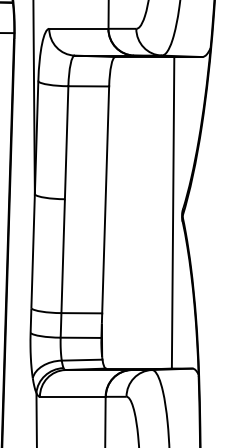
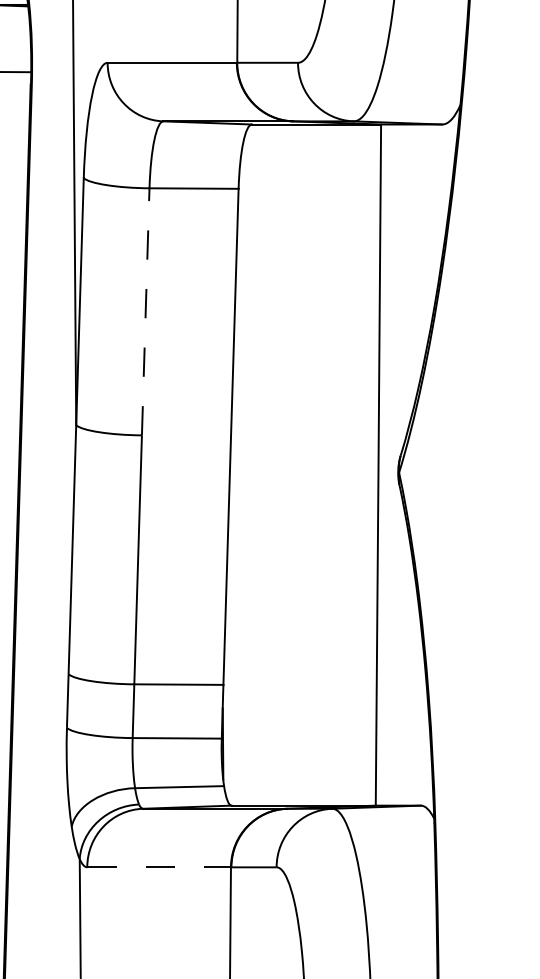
line: (66, 142) -> (145, 311), solid -> dashed
line: (72, 396) -> (158, 866), solid -> dashed

